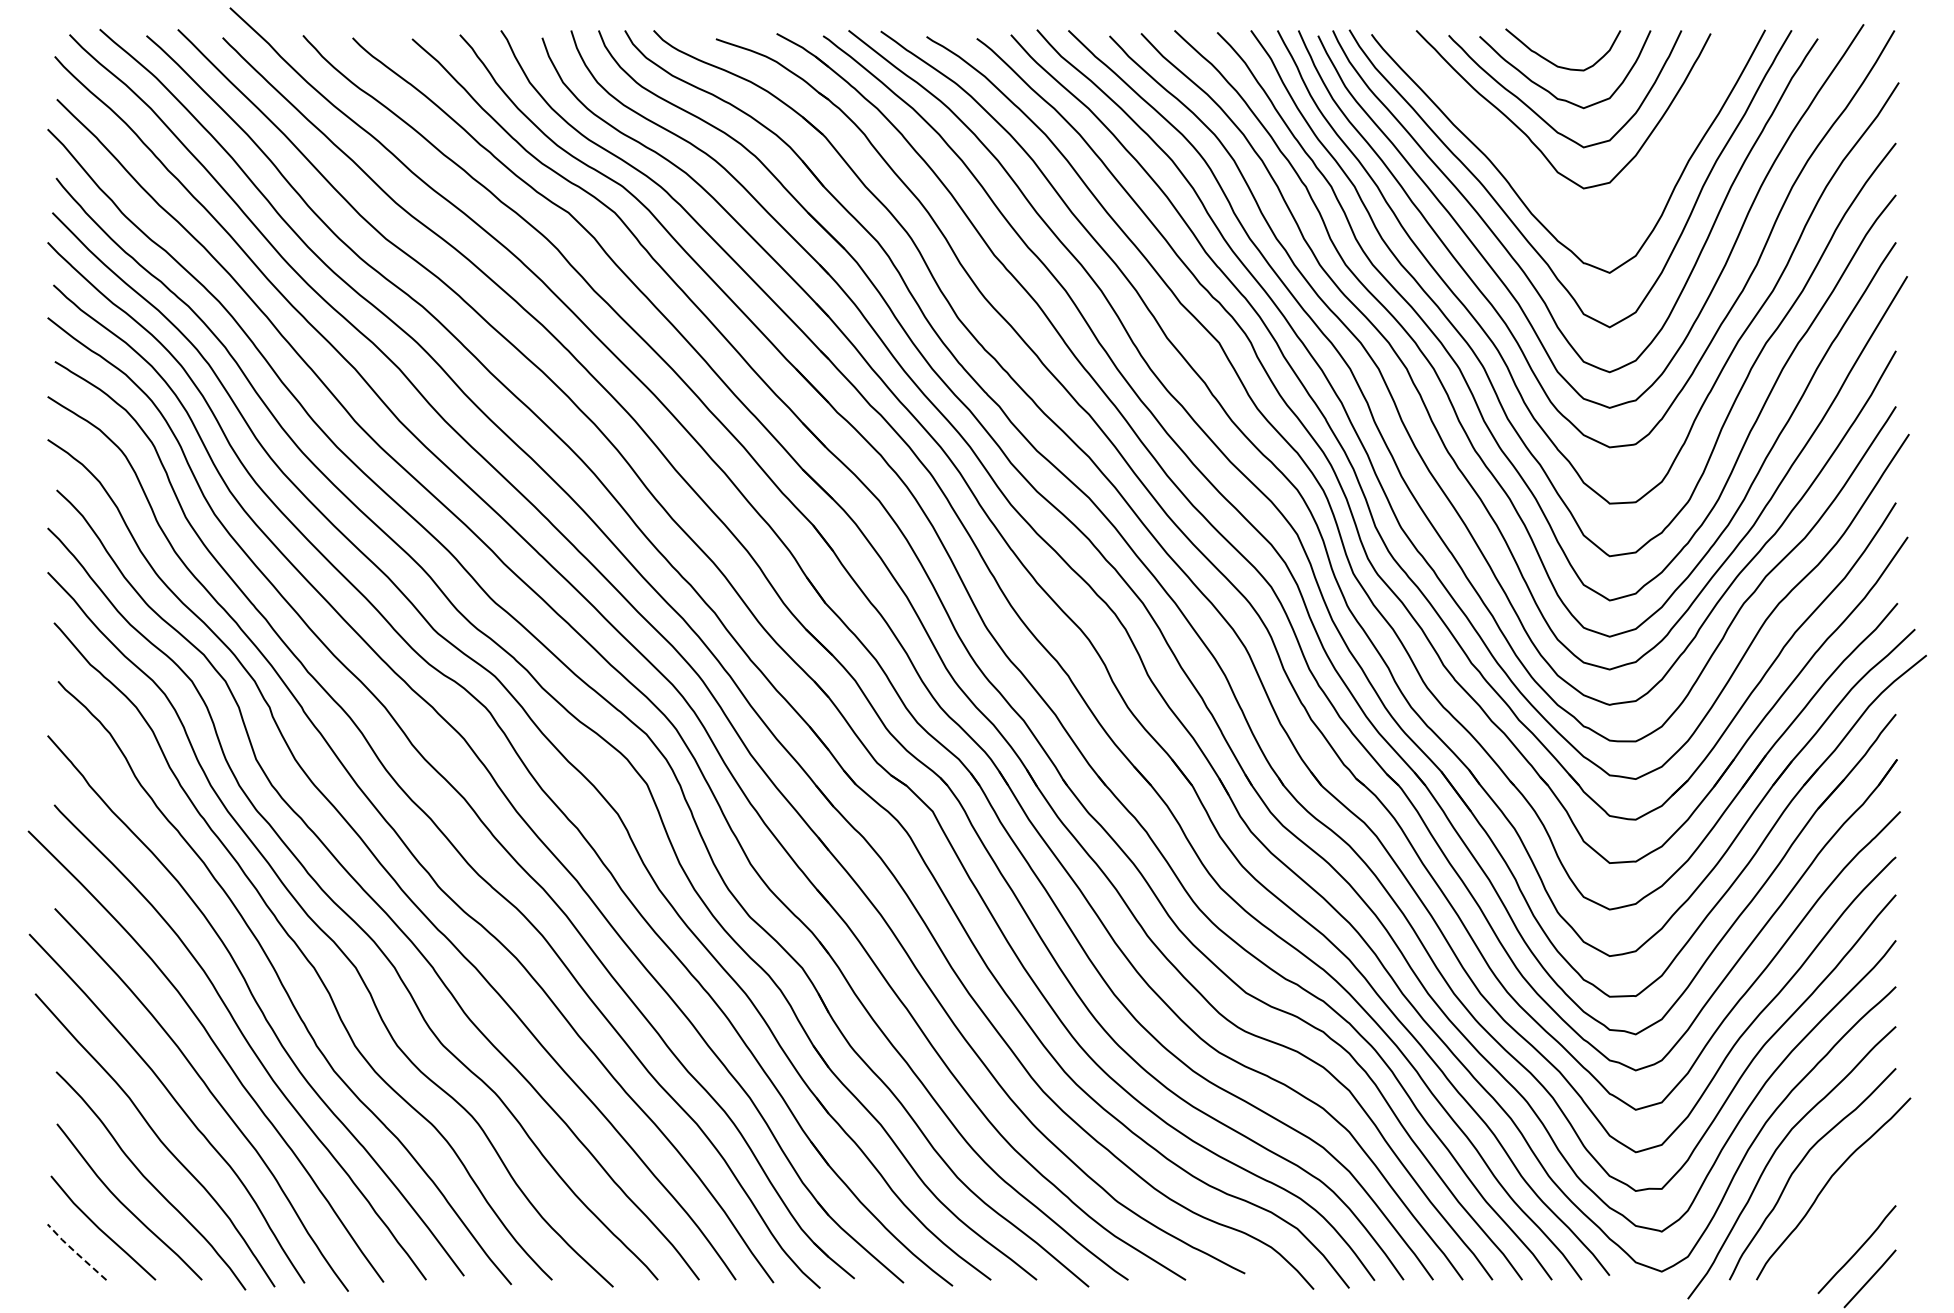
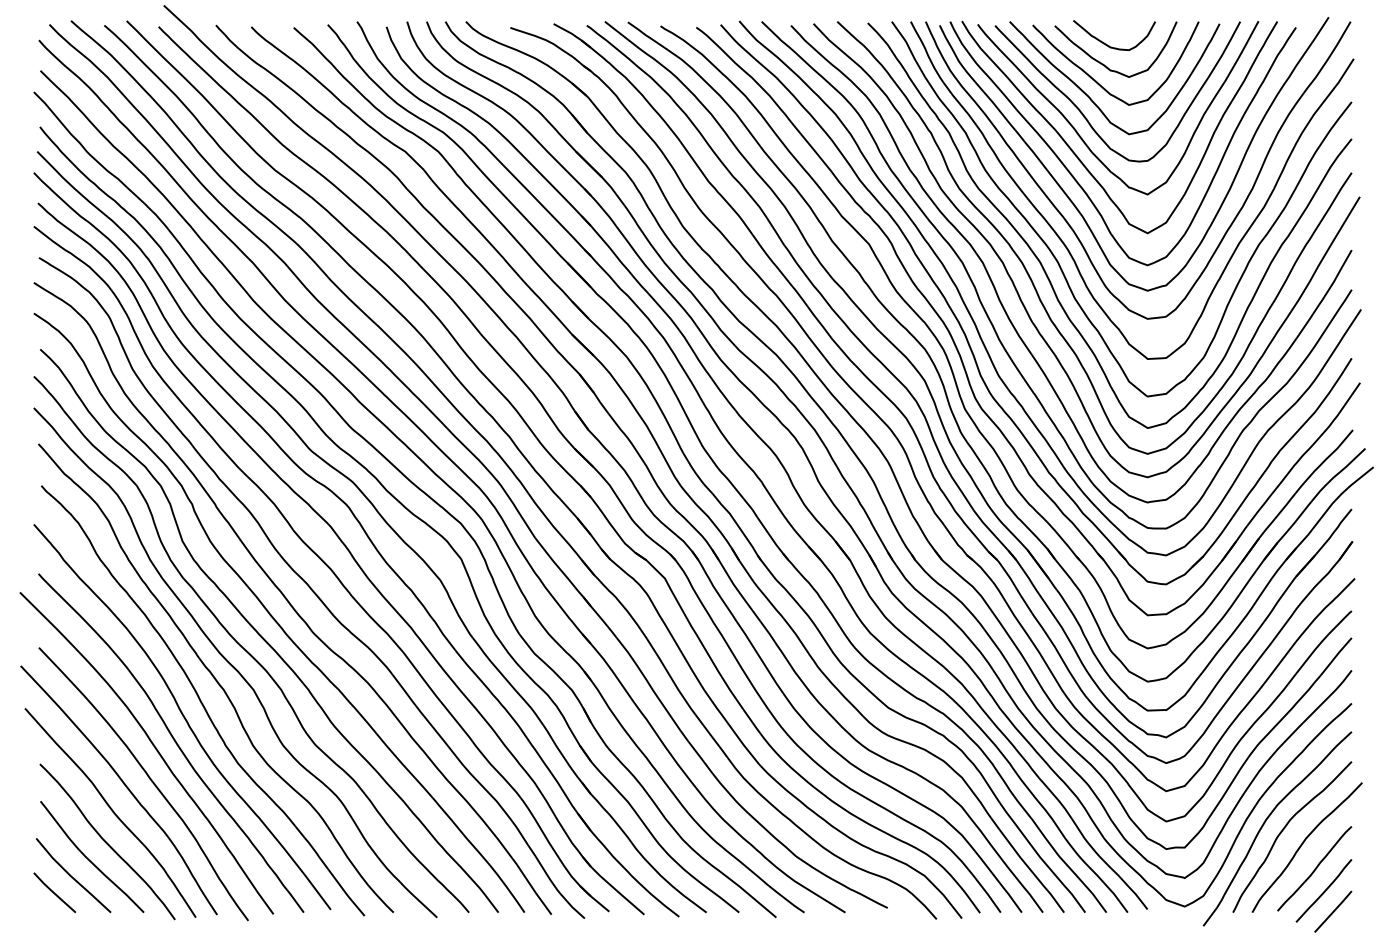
curve: (1522, 163) -> (1085, 116), added
curve: (1844, 1218) -> (1315, 868), added
line: (75, 1252) -> (53, 892), dashed -> solid

